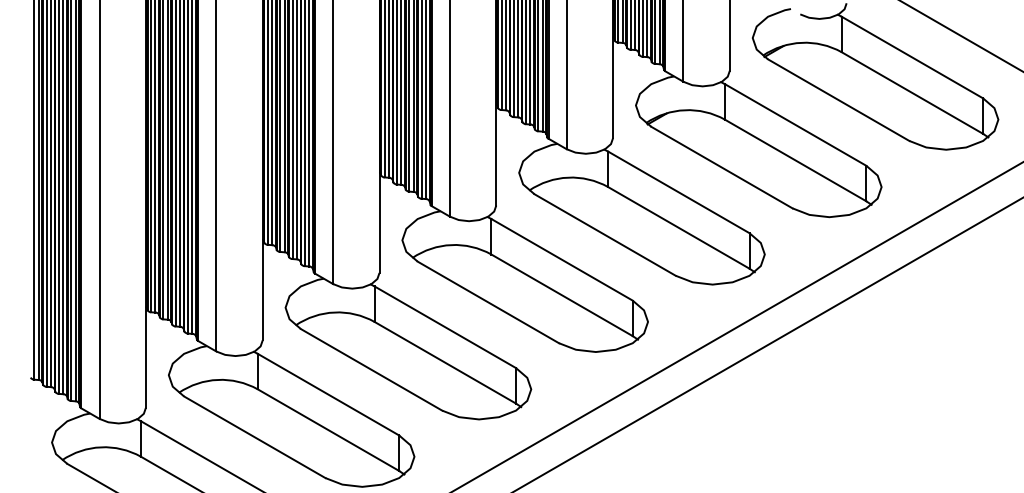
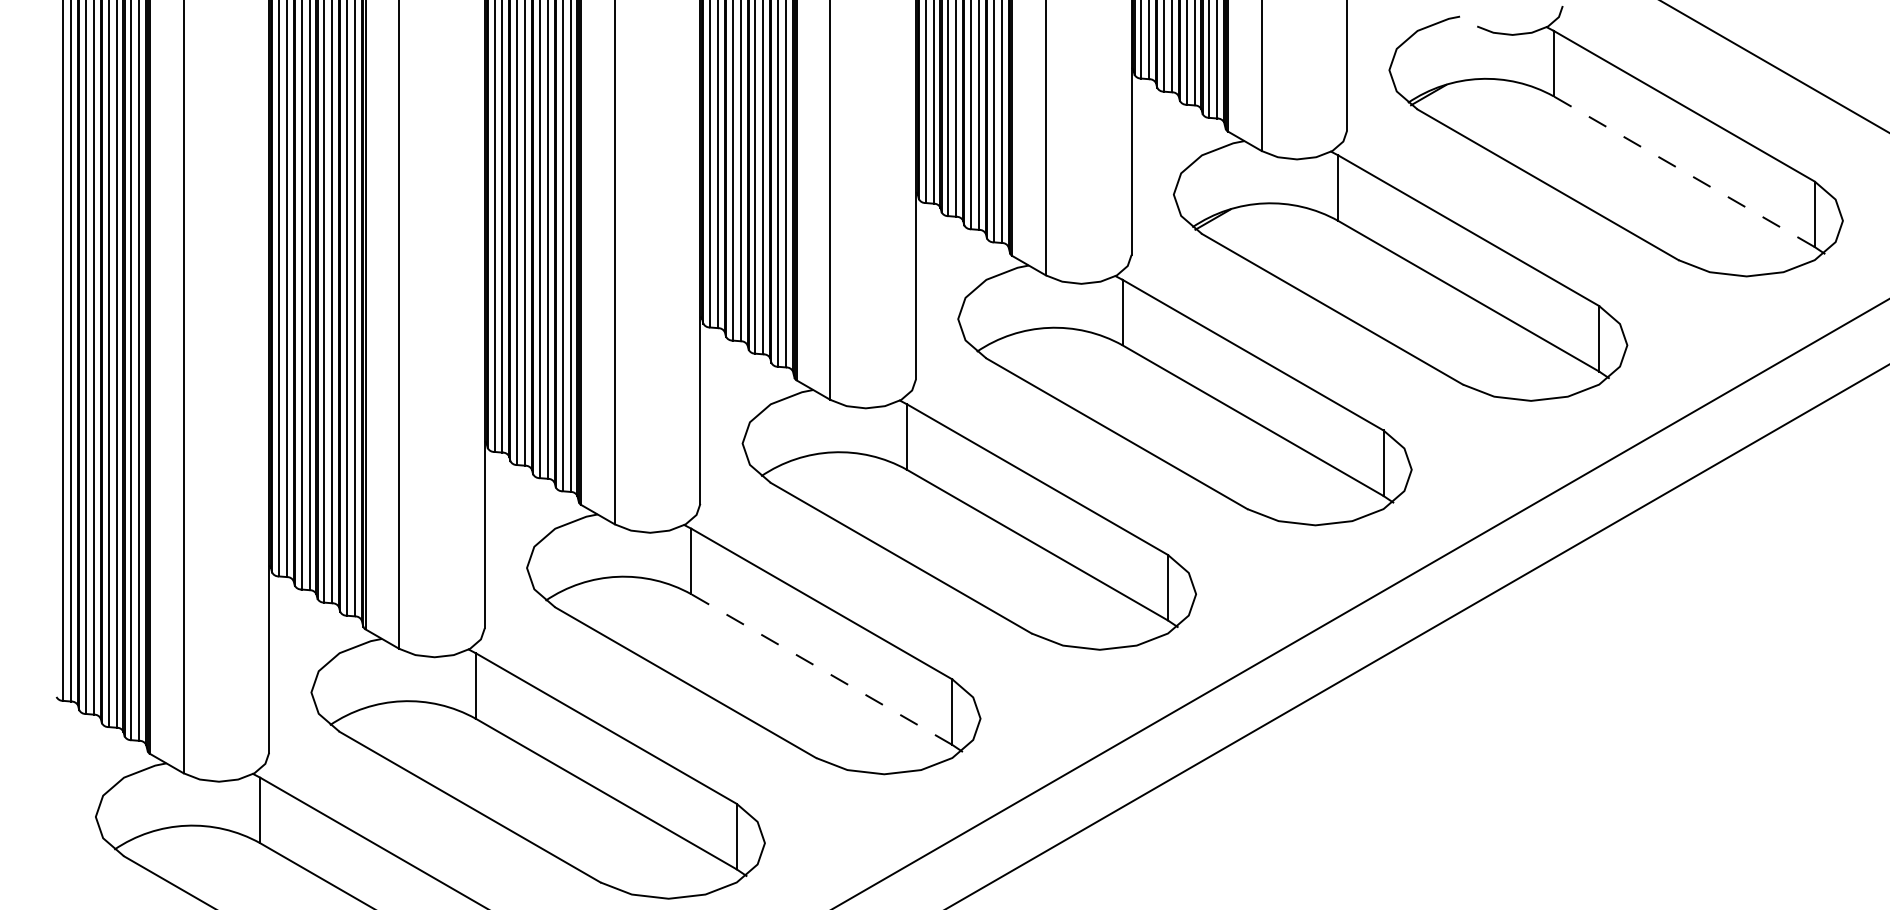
line: (912, 93) -> (1684, 172), solid -> dashed
line: (445, 362) -> (822, 669), solid -> dashed

